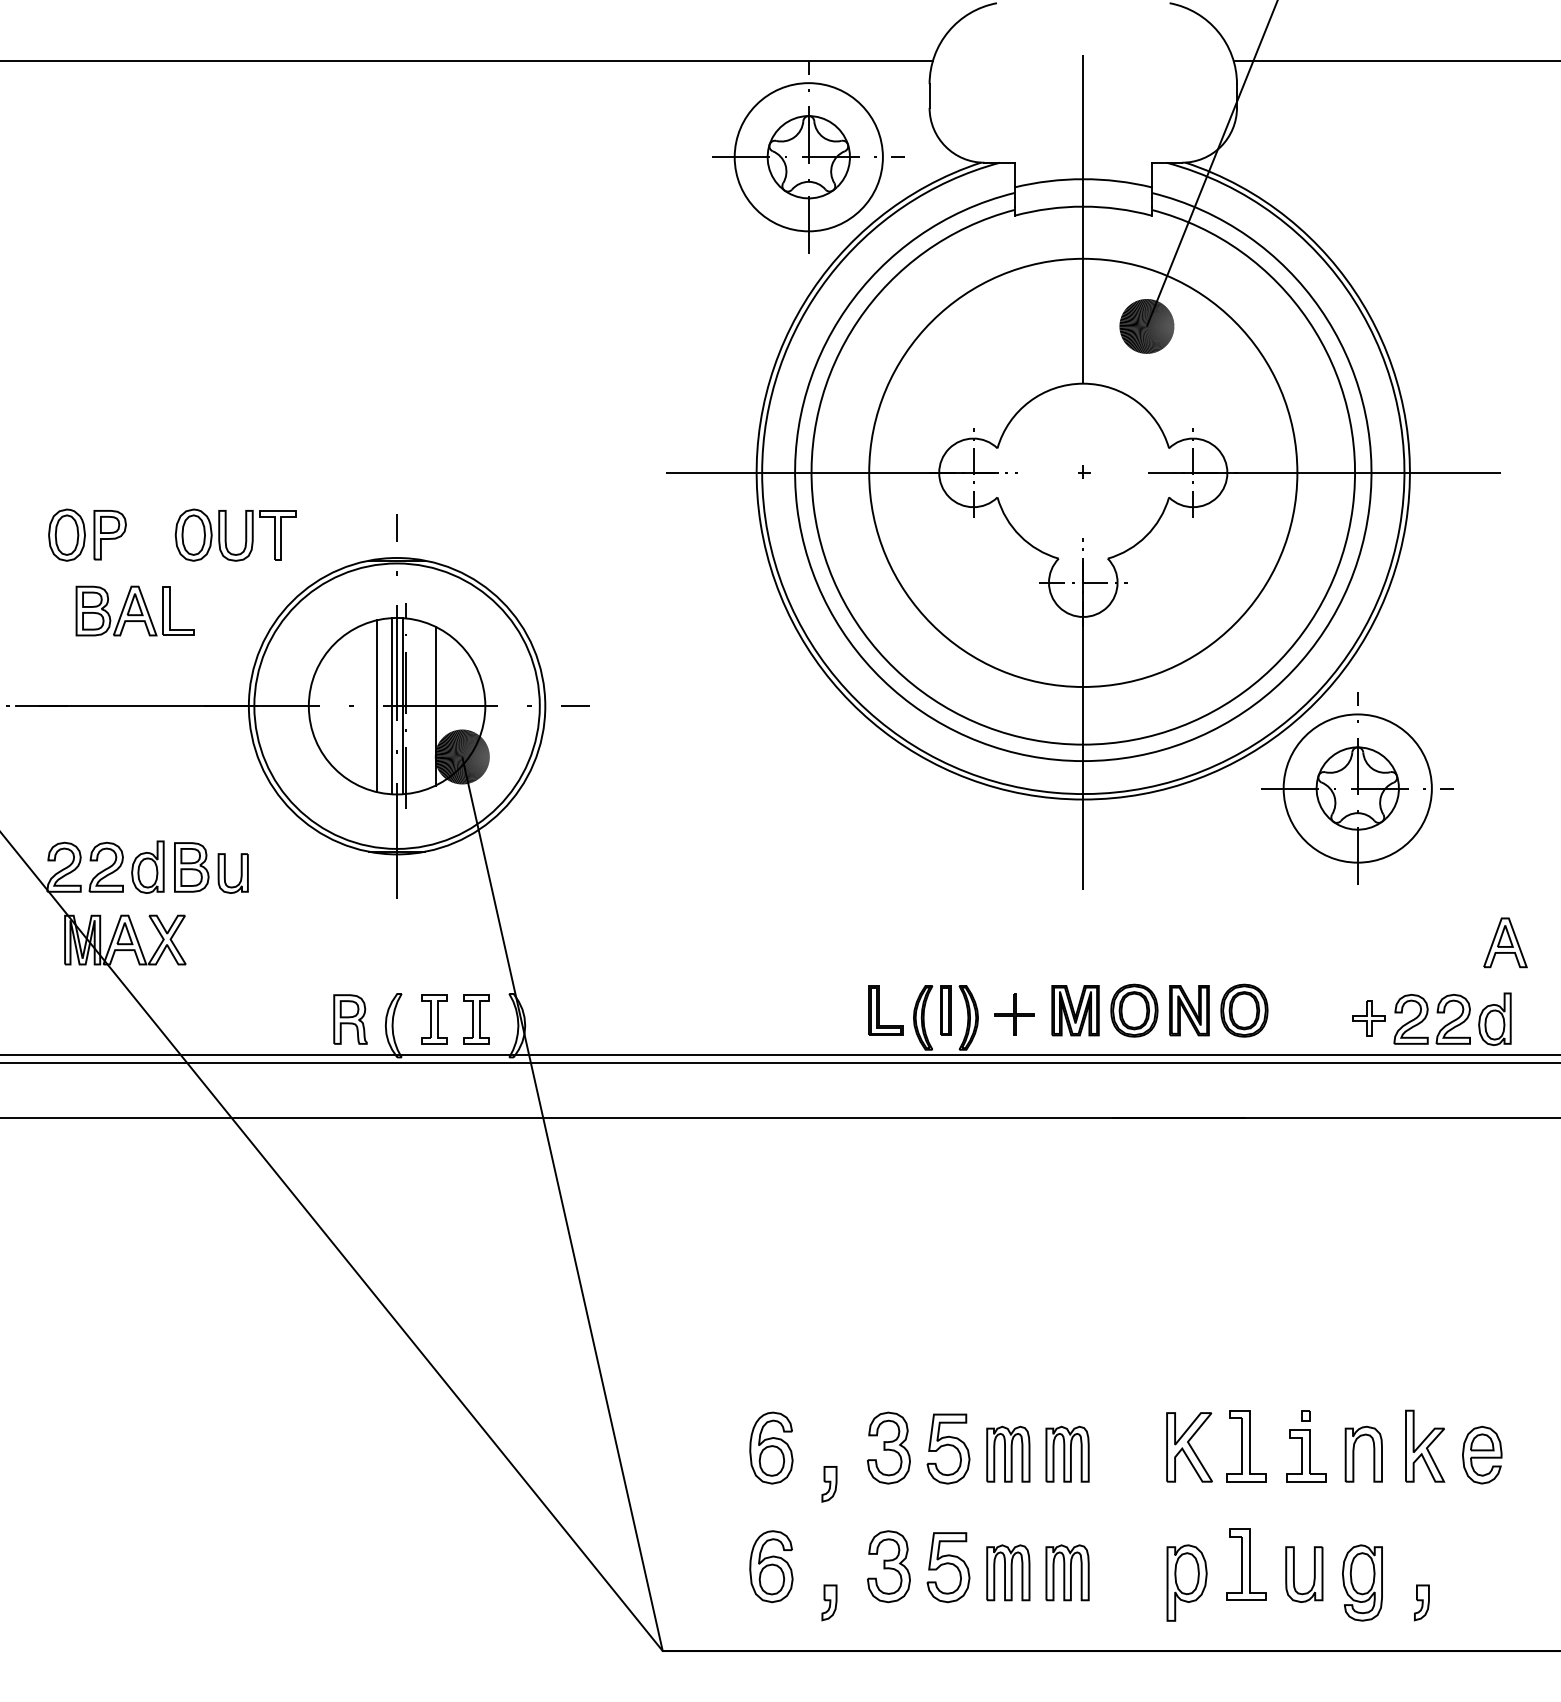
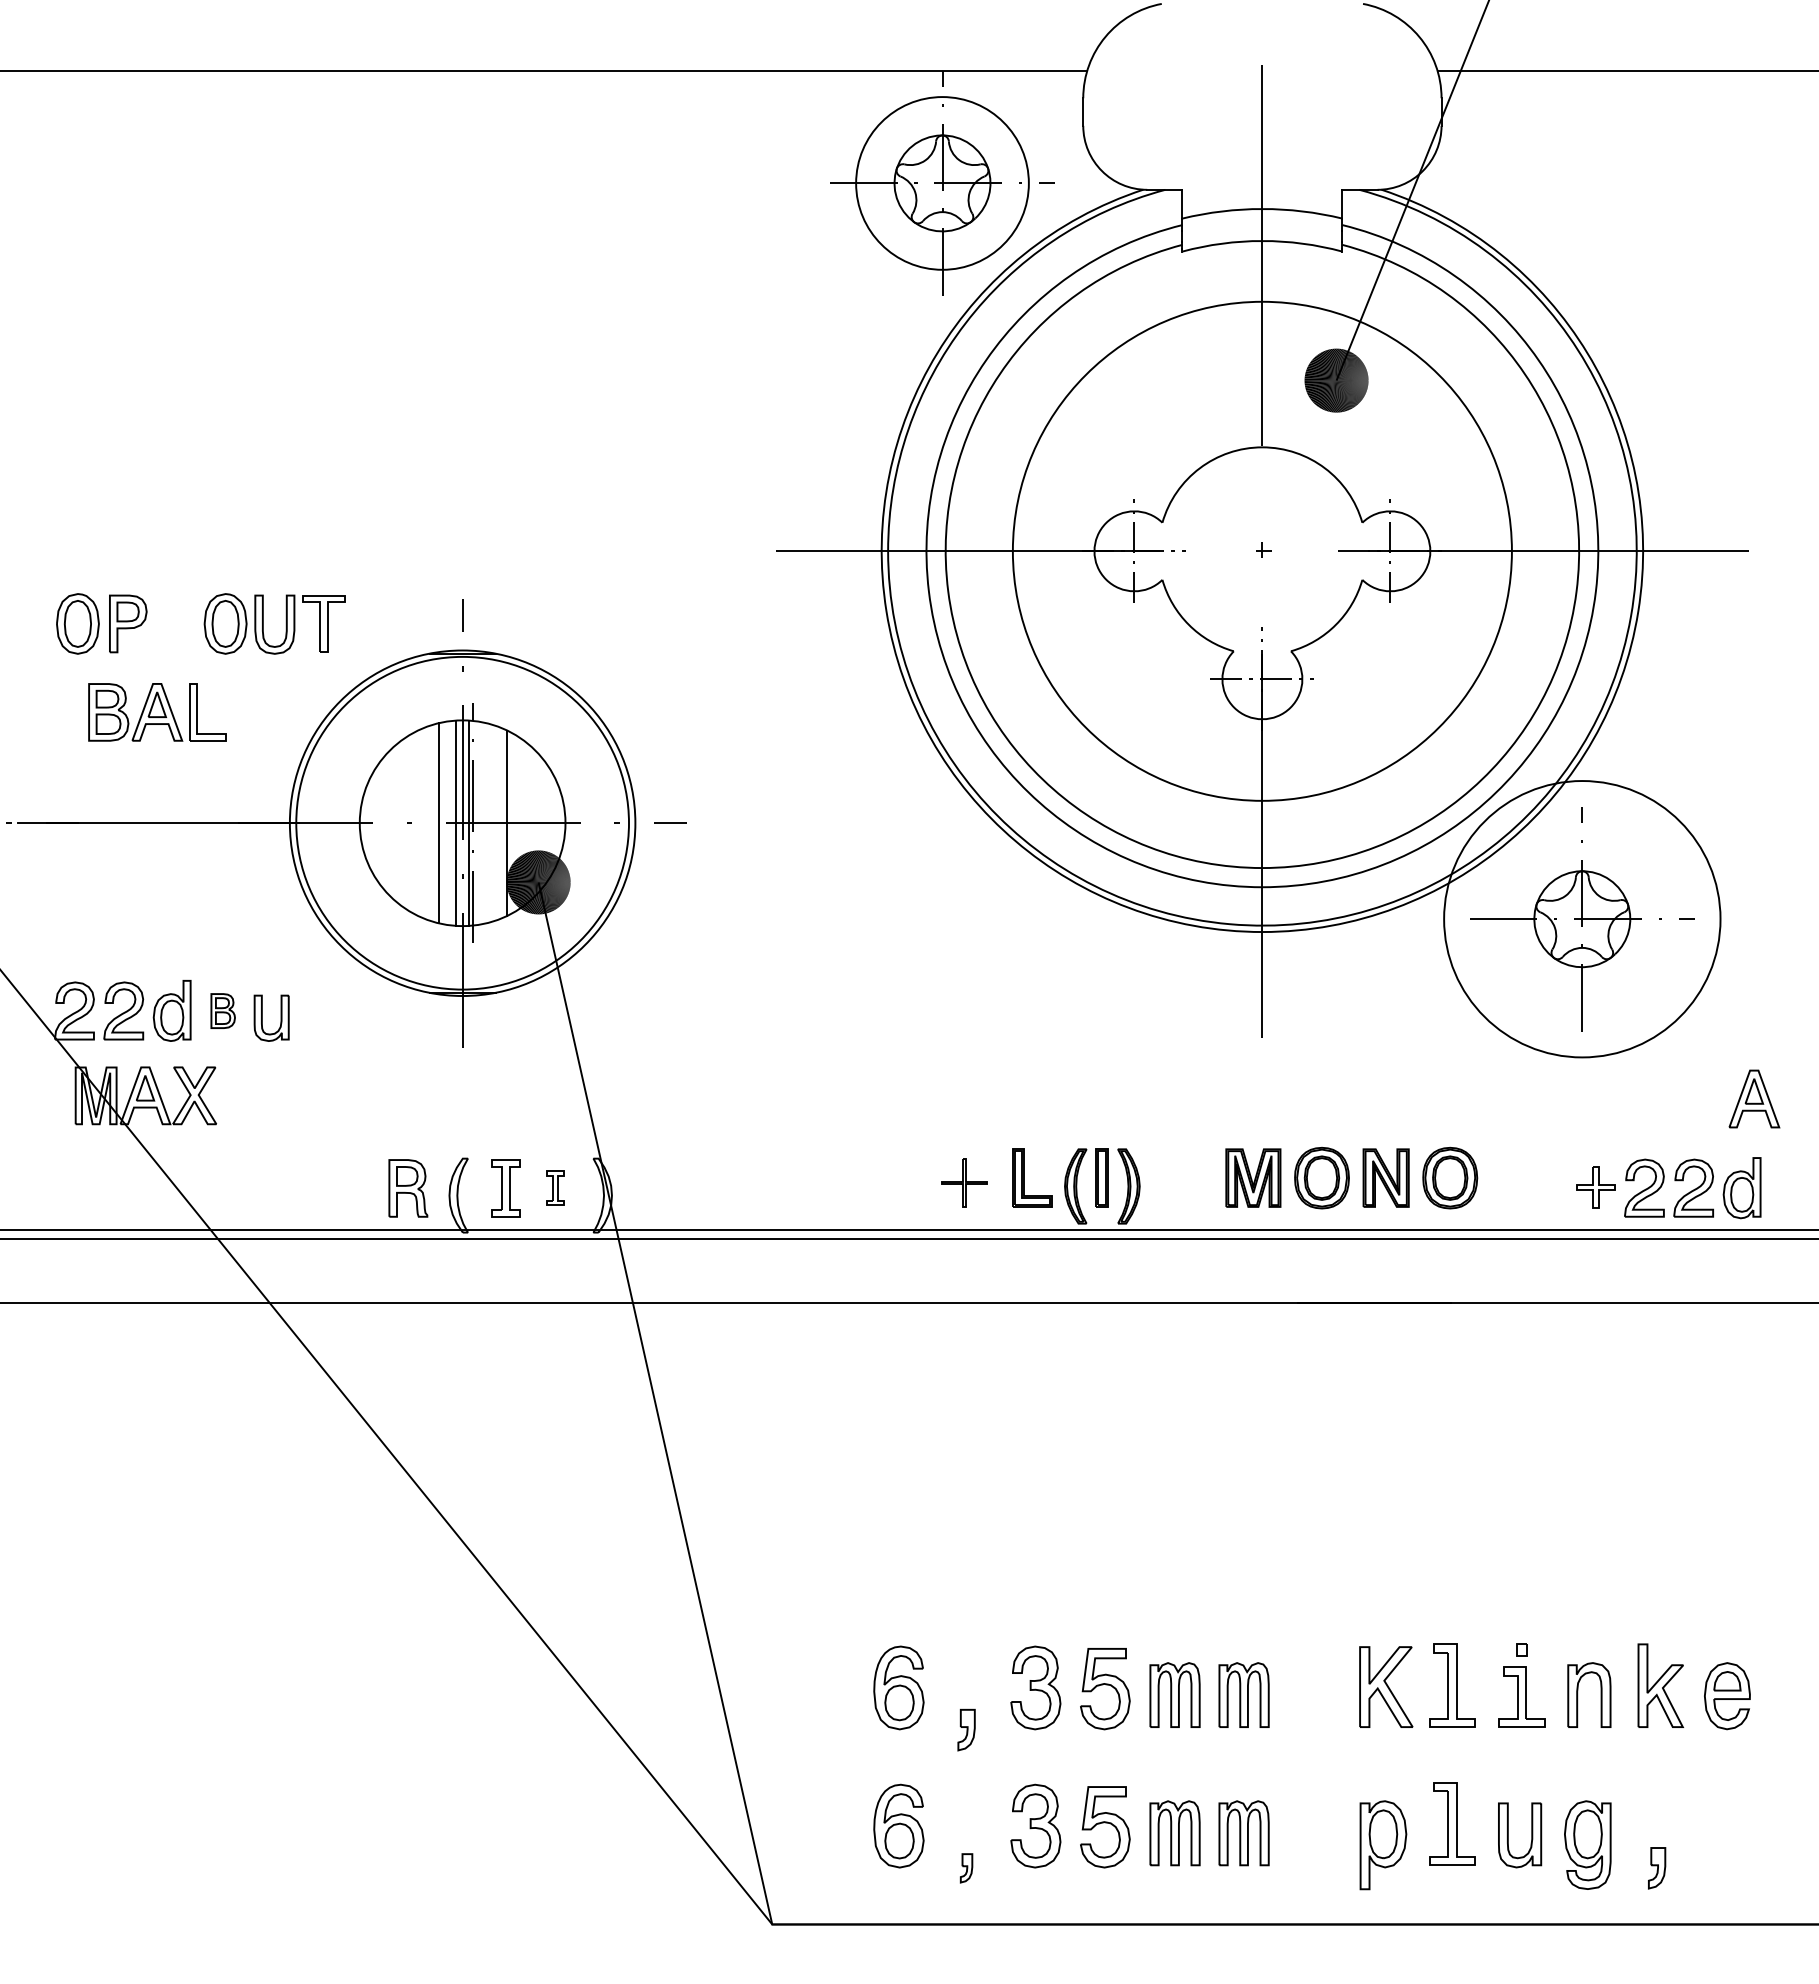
circle: (1357, 787) -> (1581, 918), size x1.6
part: (191, 866) -> (222, 1010), size x0.6
part: (1014, 1014) -> (964, 1182), moved
part: (476, 1019) -> (555, 1188), size x0.6
part: (829, 1603) -> (966, 1868), size x0.7

